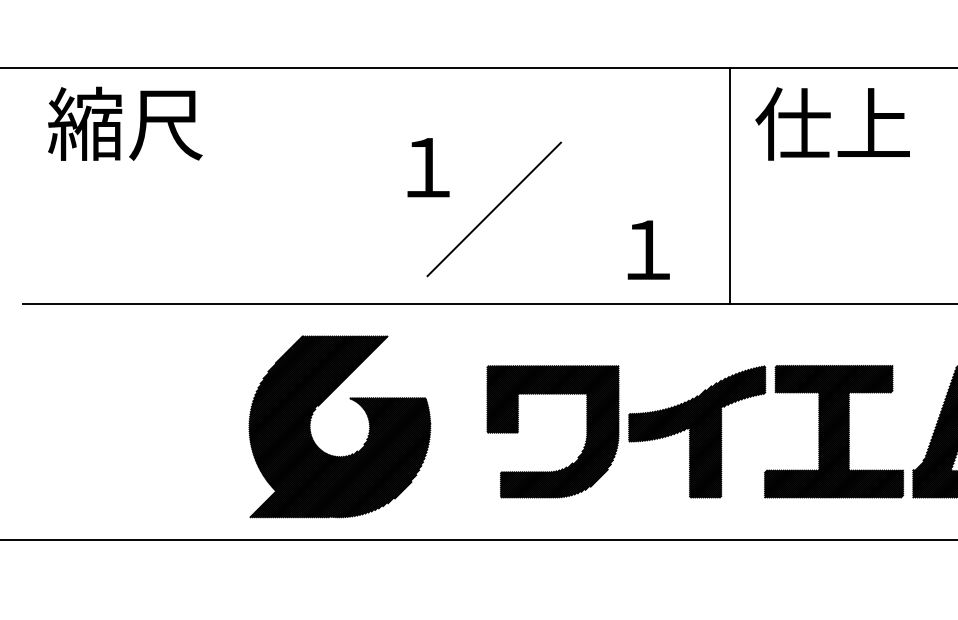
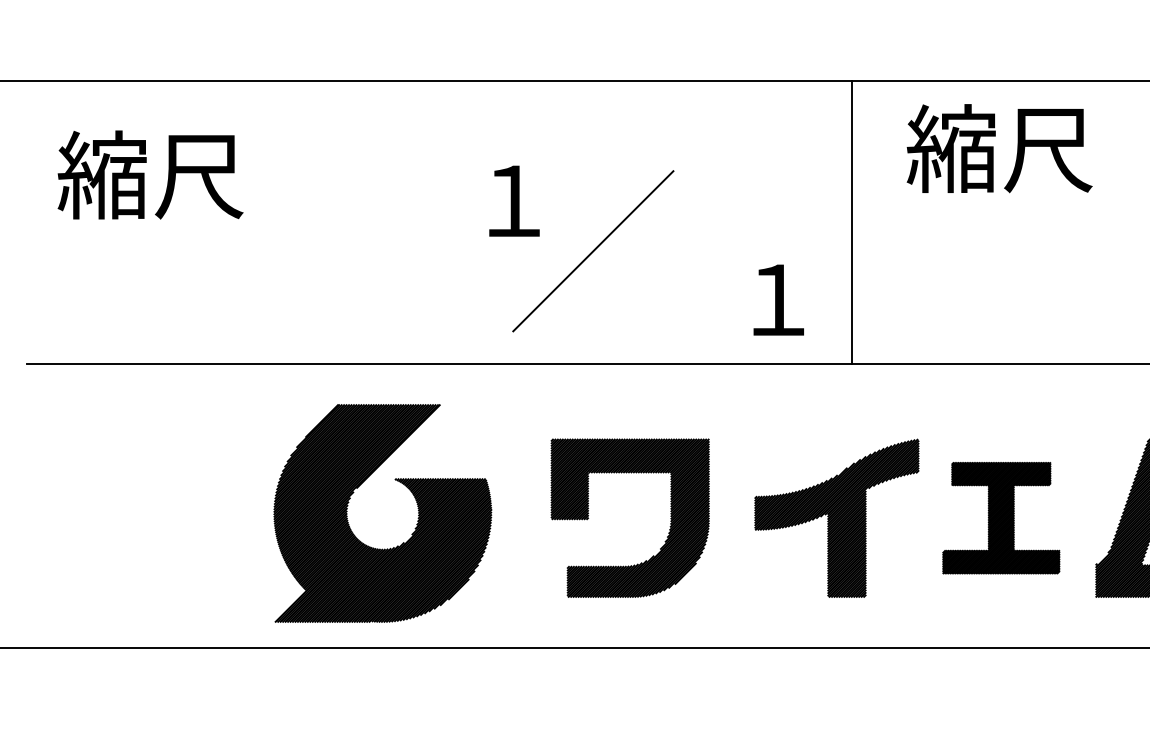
text: (125, 123) -> (150, 174), moved
text: (832, 123) -> (999, 148), 仕上 -> 縮尺
line: (730, 185) -> (852, 222), moved
part: (312, 417) -> (349, 502), moved
part: (834, 431) -> (1001, 517), size x0.7
part: (585, 438) -> (669, 526), moved

